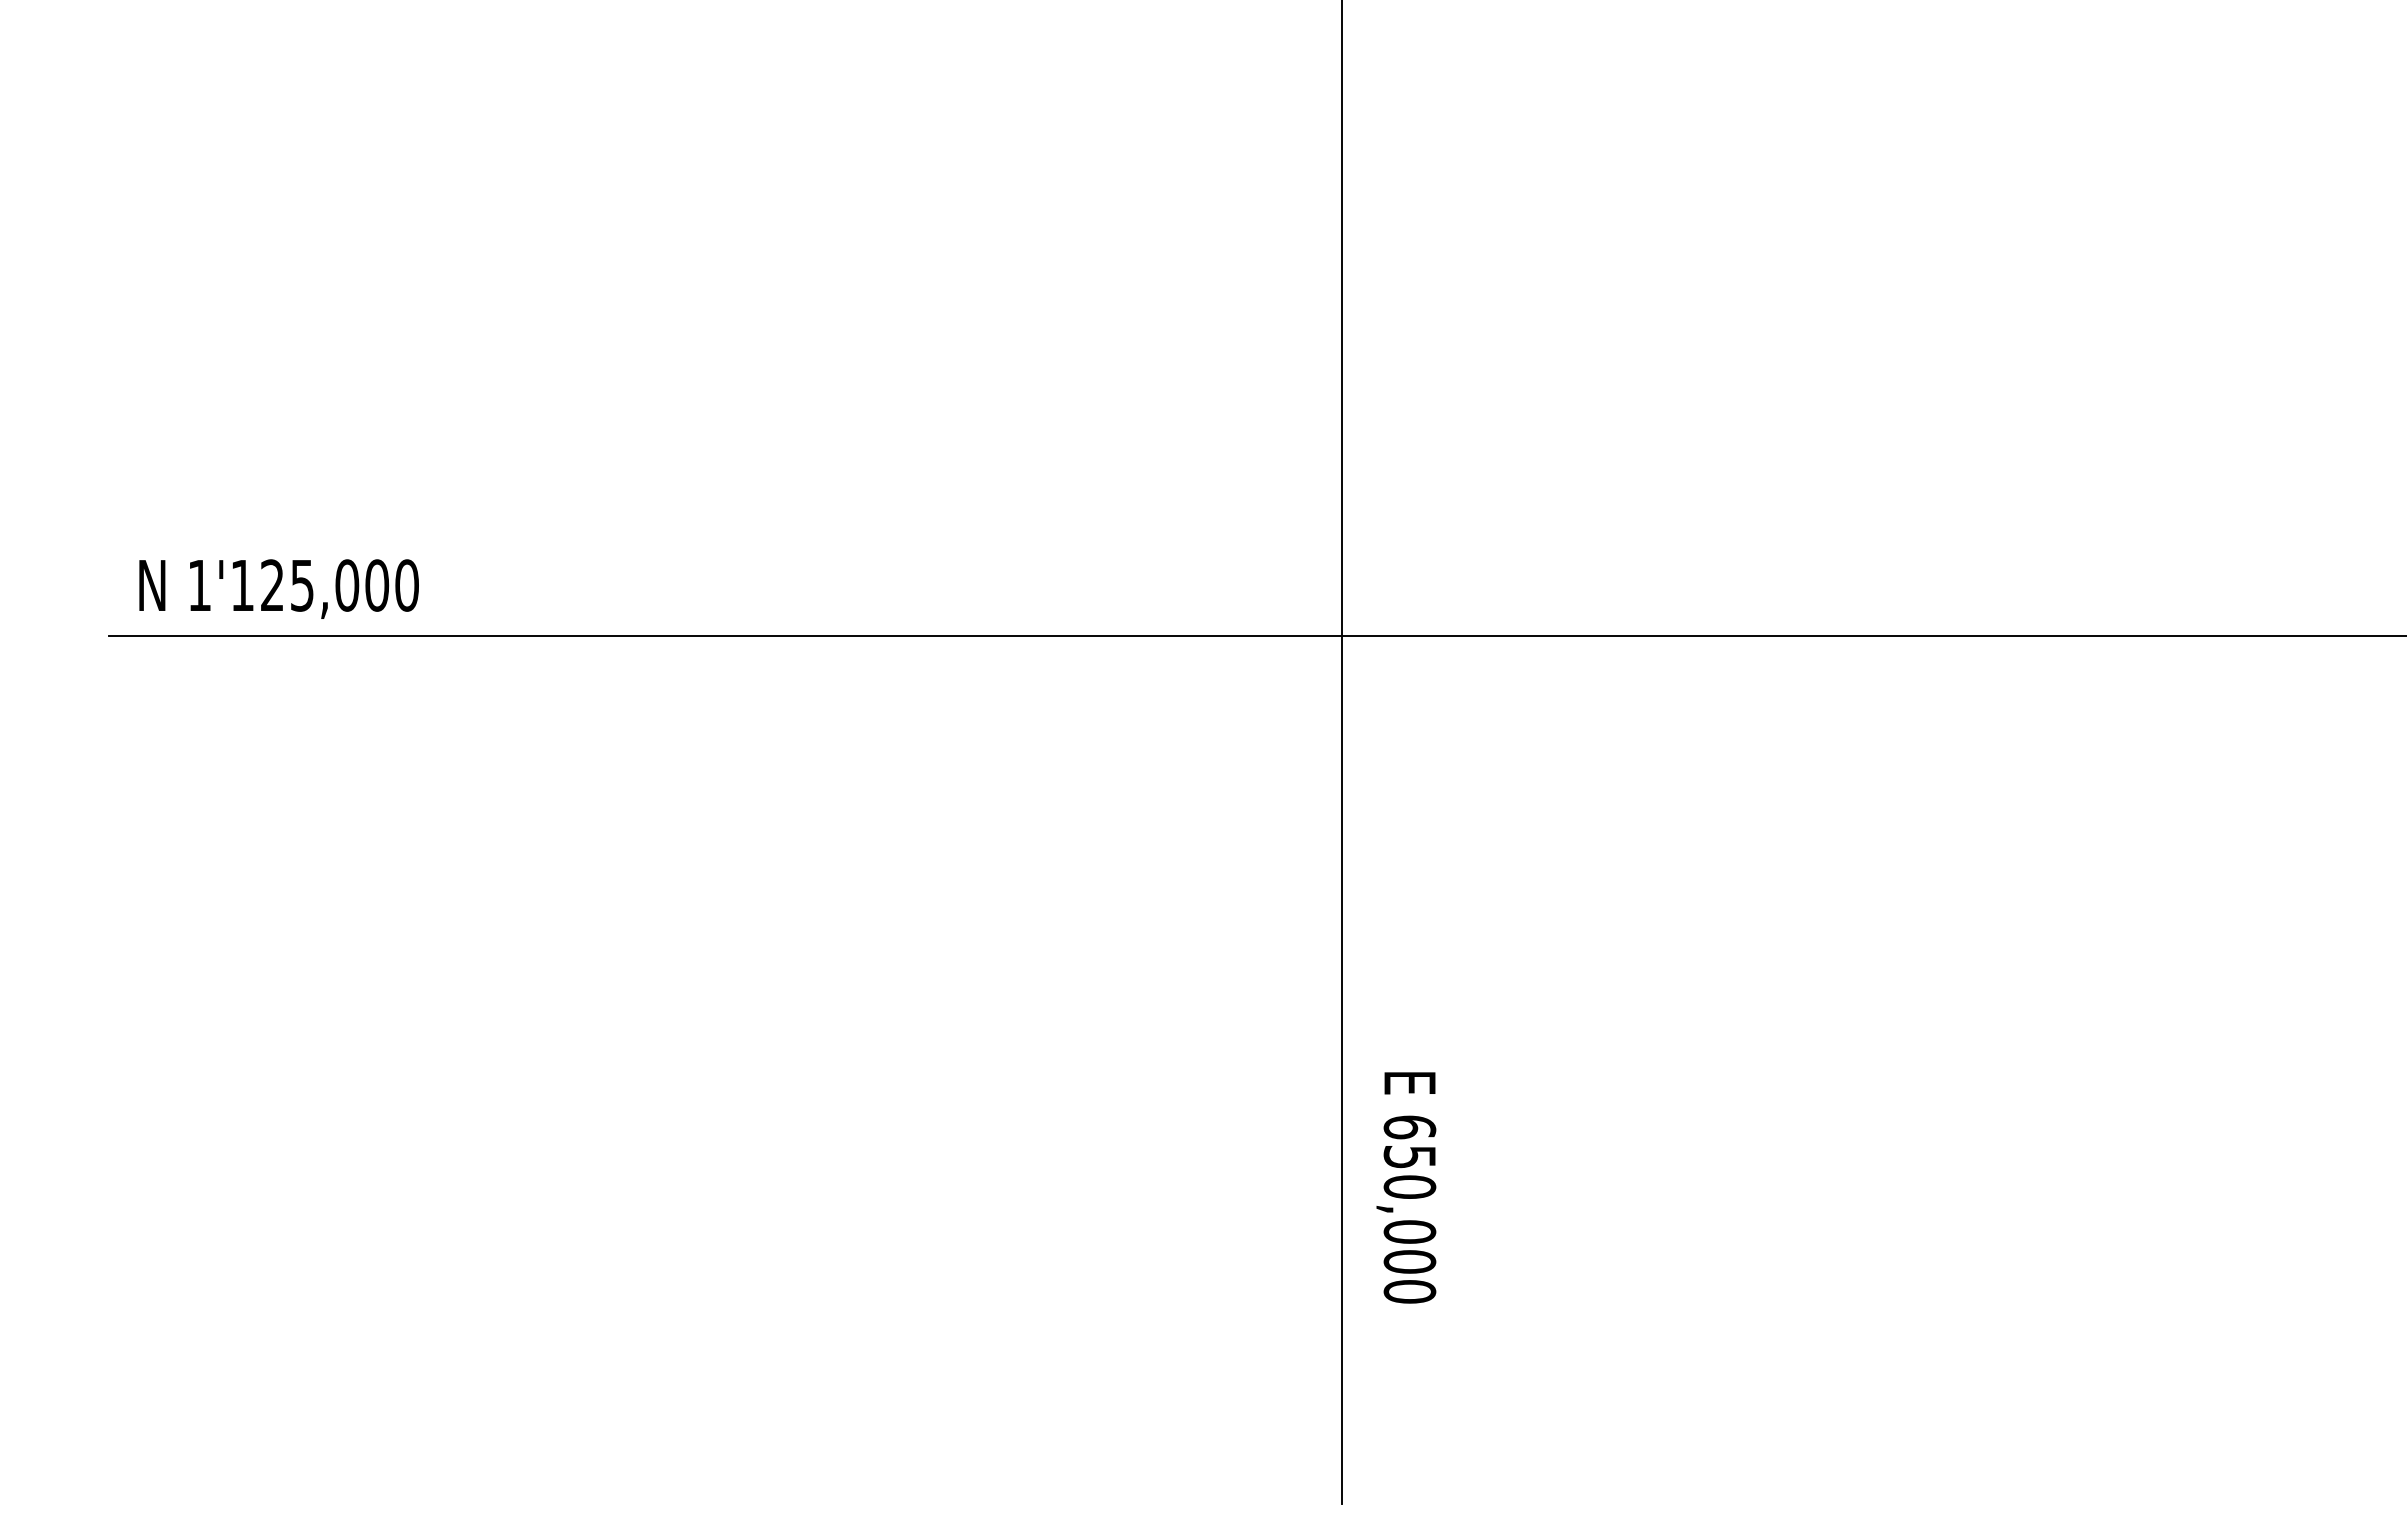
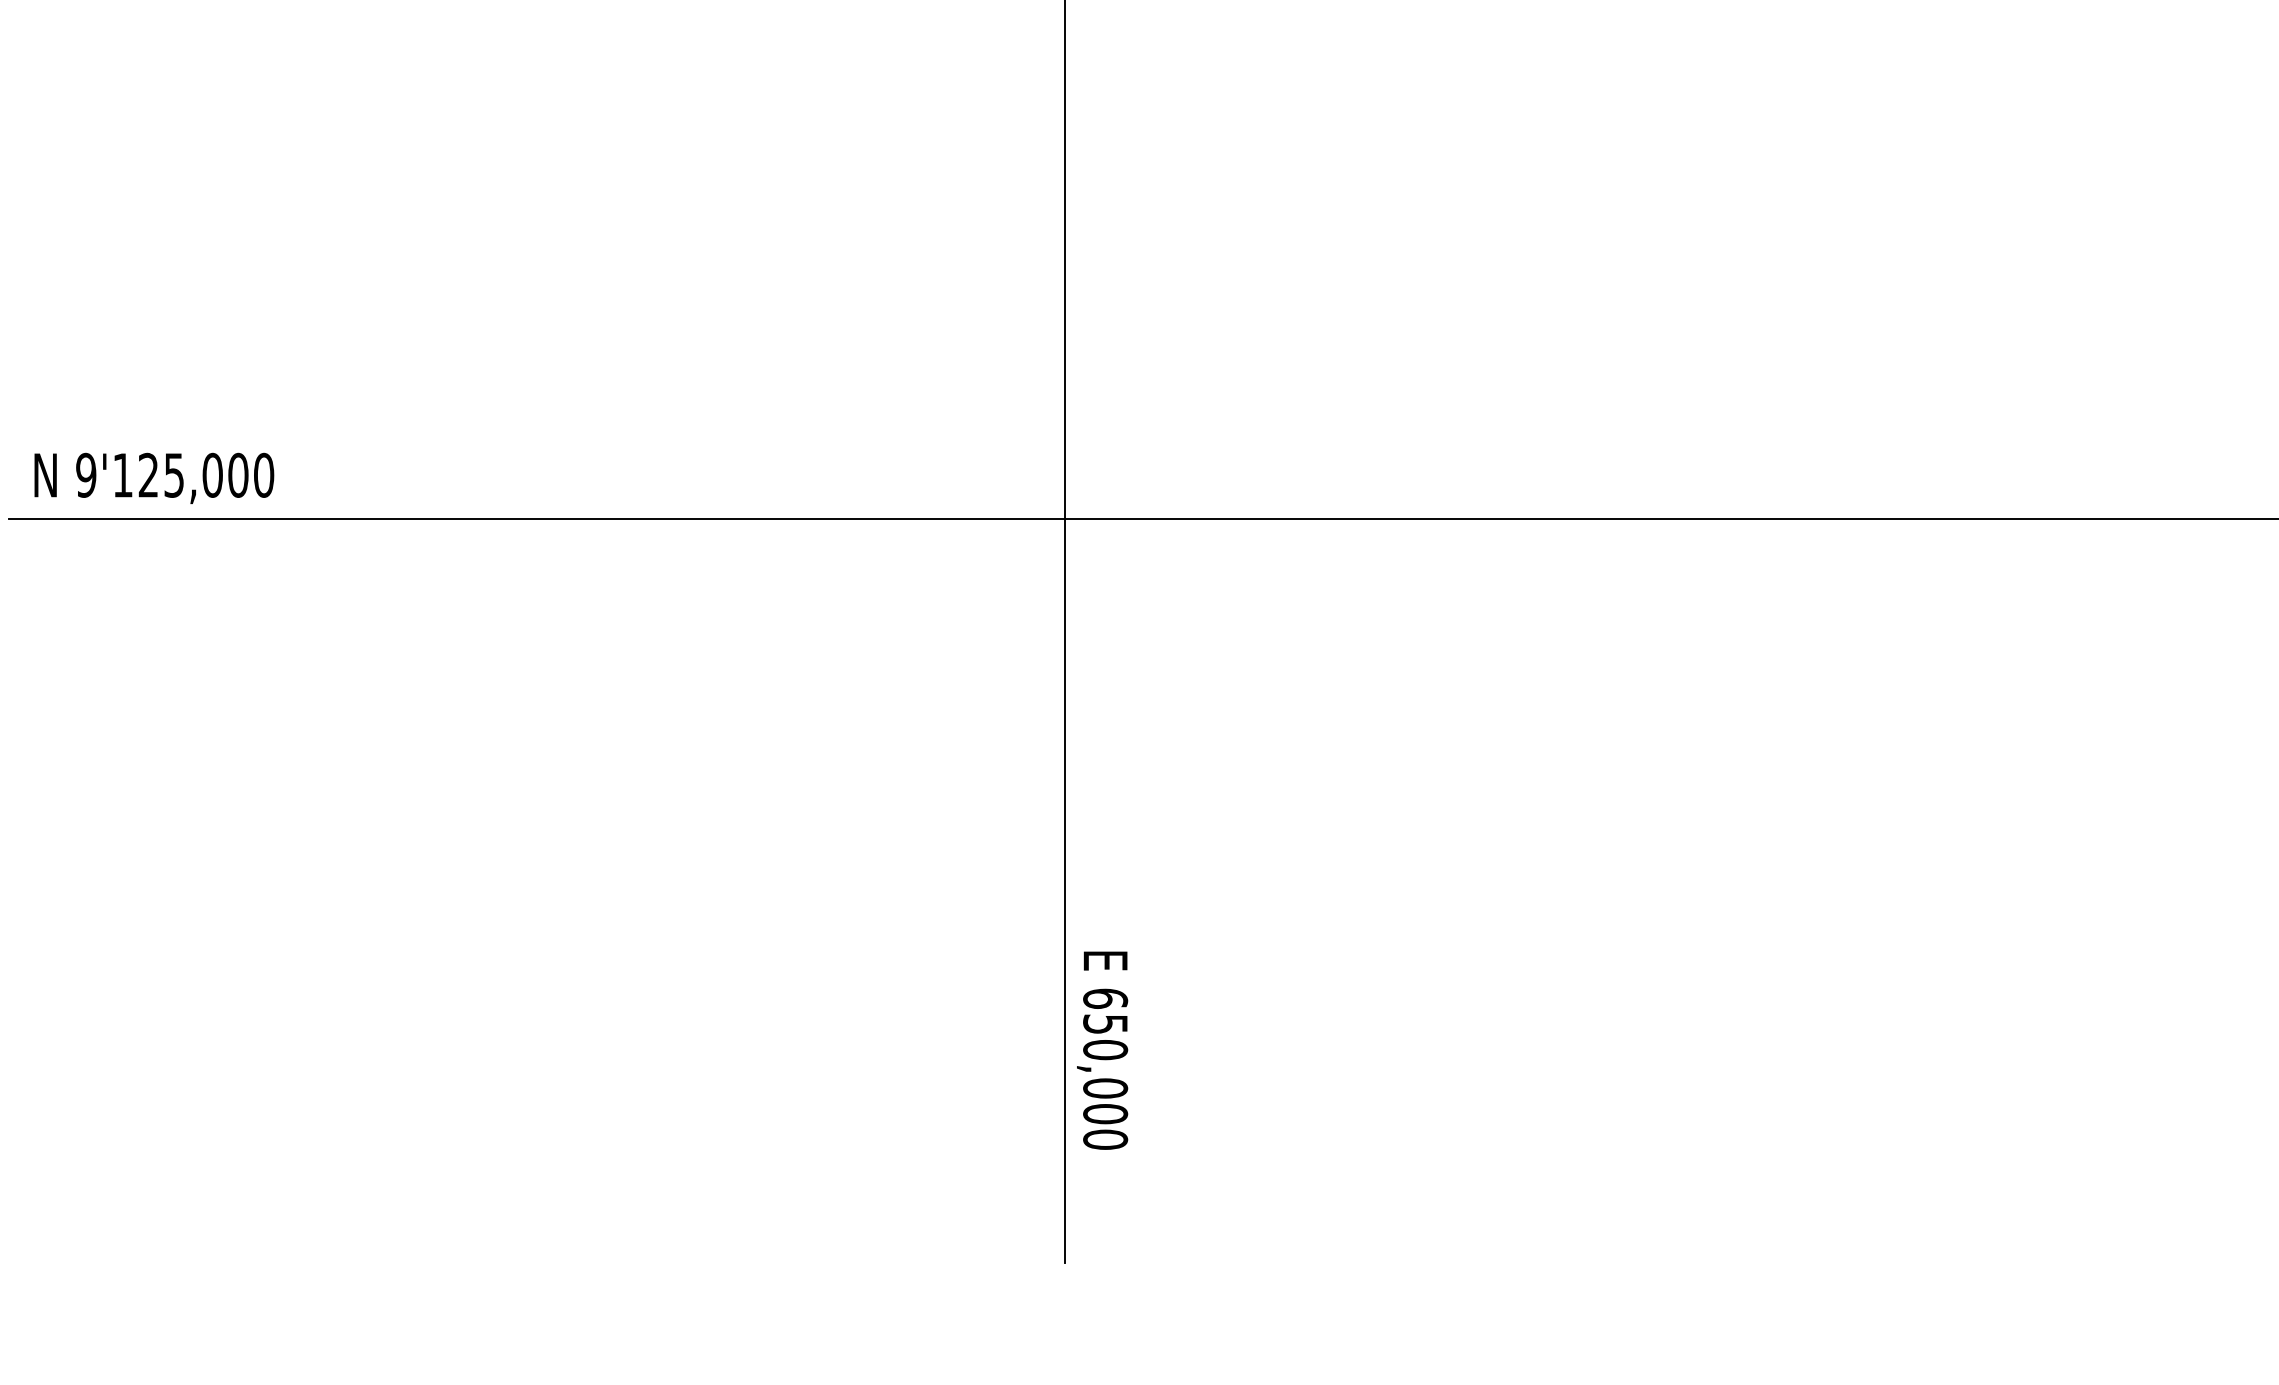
text: (199, 584) -> (86, 474), 1'125,000 -> 9'125,000
text: (1406, 1187) -> (1102, 1050), moved

